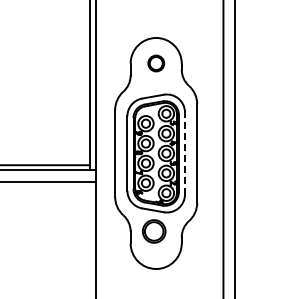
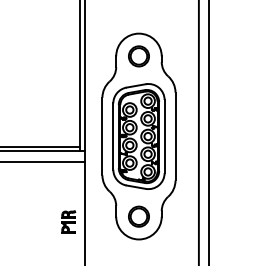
part: (156, 63) -> (139, 56), size x1.43
line: (184, 153) -> (164, 136), dashed -> solid
part: (154, 231) -> (139, 216), moved
part: (77, 249) -> (68, 222), added

